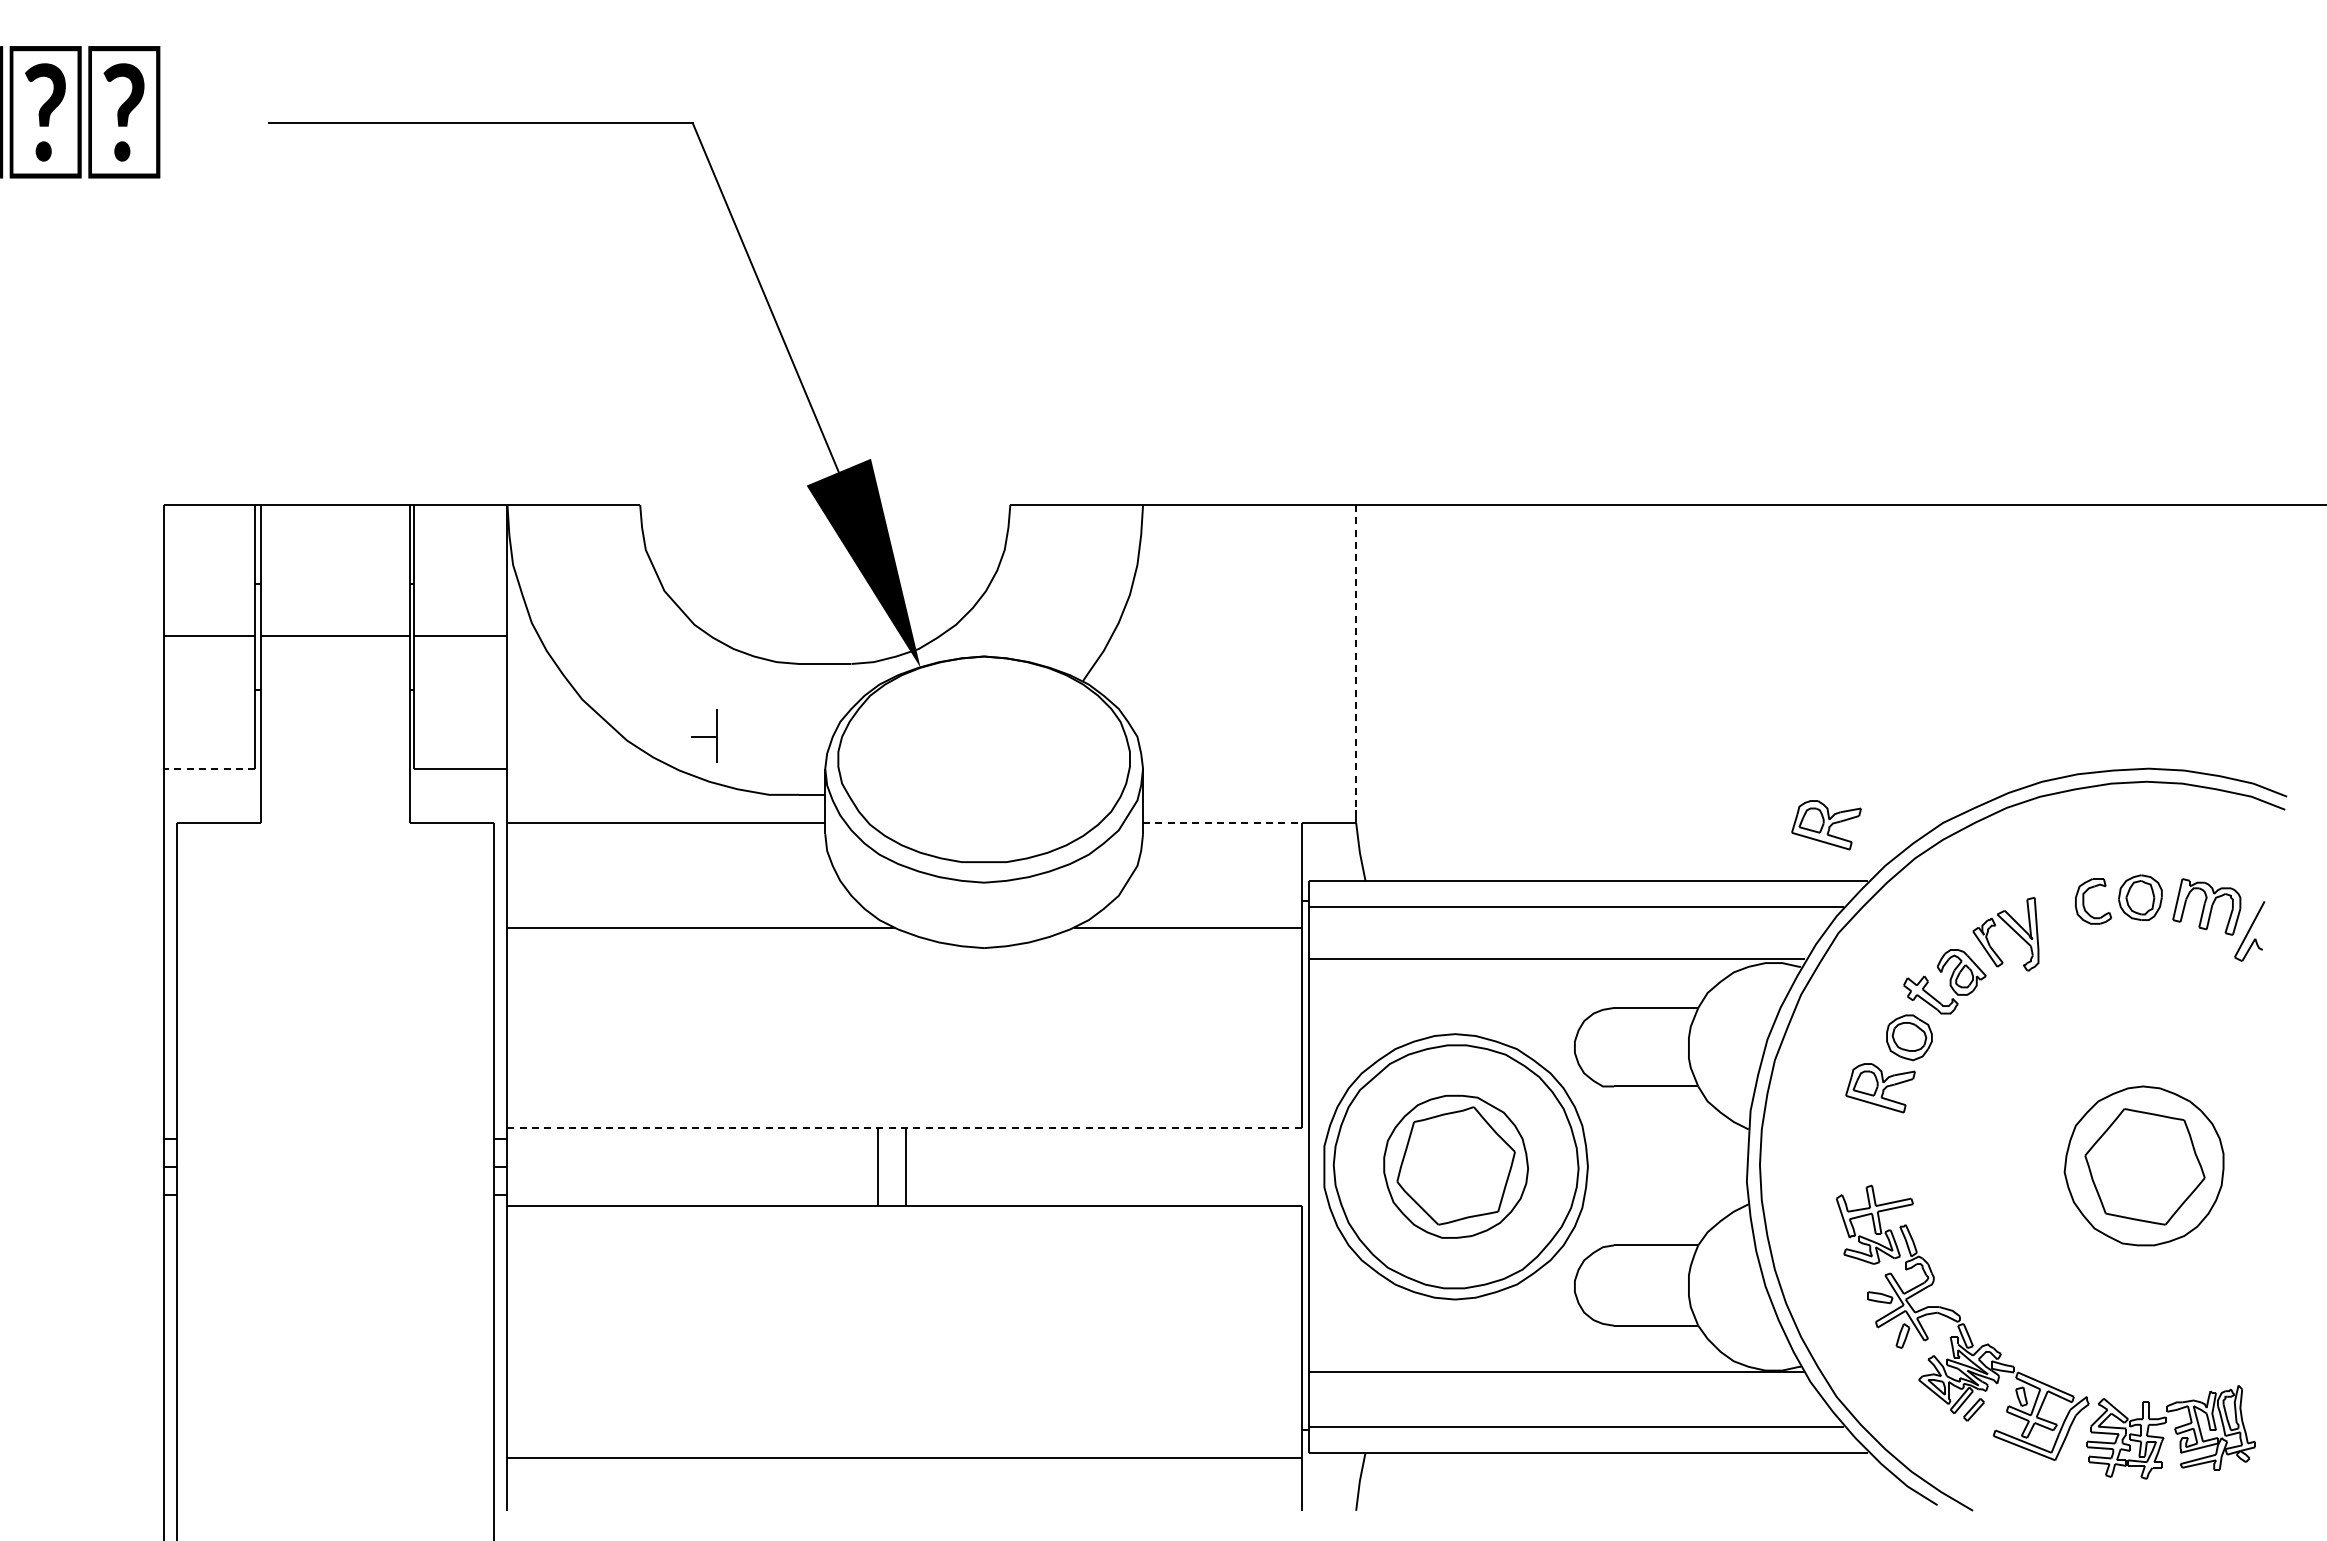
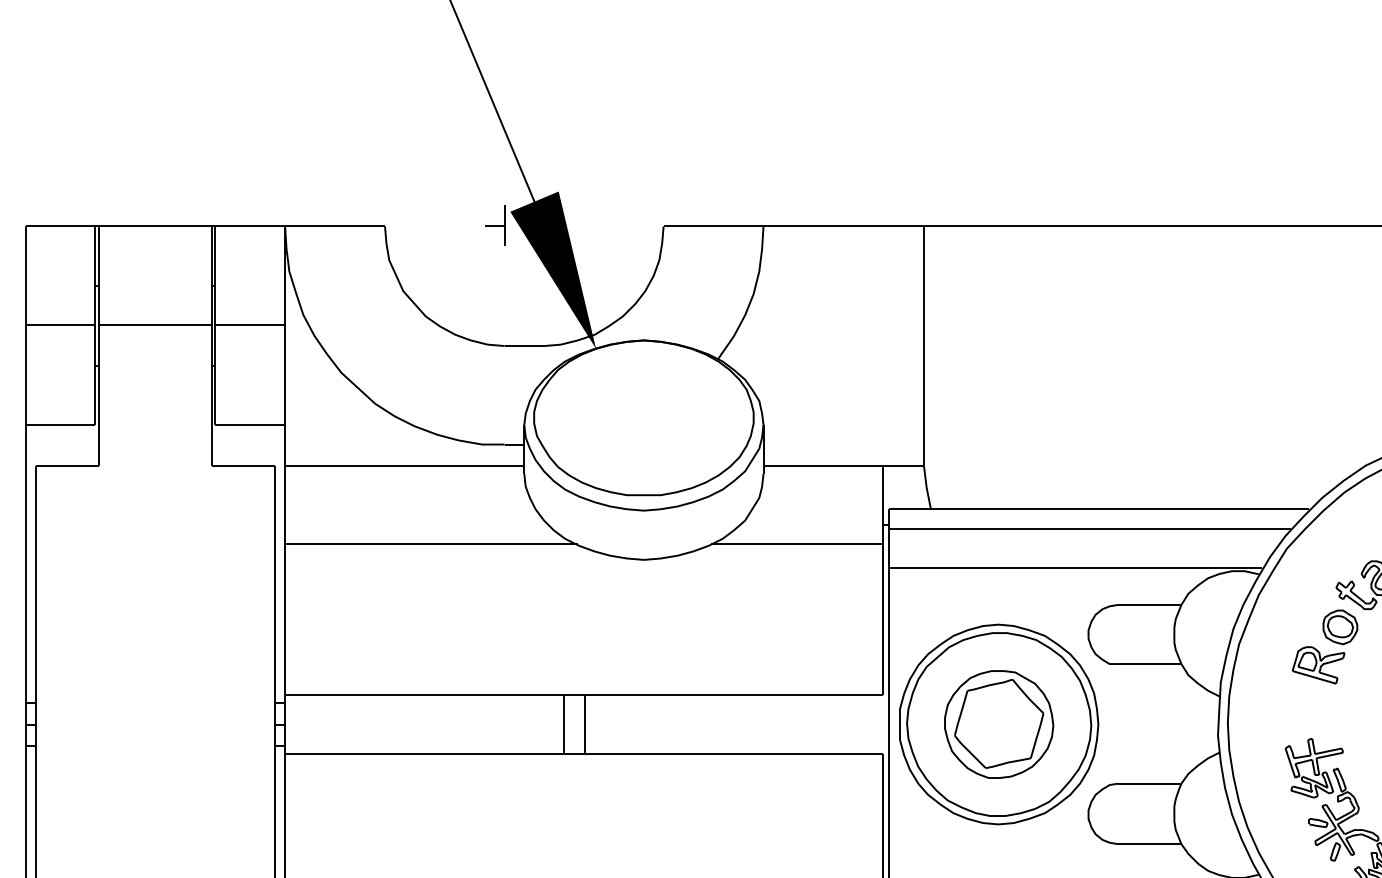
line: (1356, 657) -> (924, 341), dashed -> solid
part: (704, 735) -> (495, 225), moved
line: (209, 768) -> (60, 424), dashed -> solid
line: (1223, 822) -> (824, 465), dashed -> solid
part: (1826, 825) -> (1277, 467), removed
line: (905, 1127) -> (584, 694), dashed -> solid

